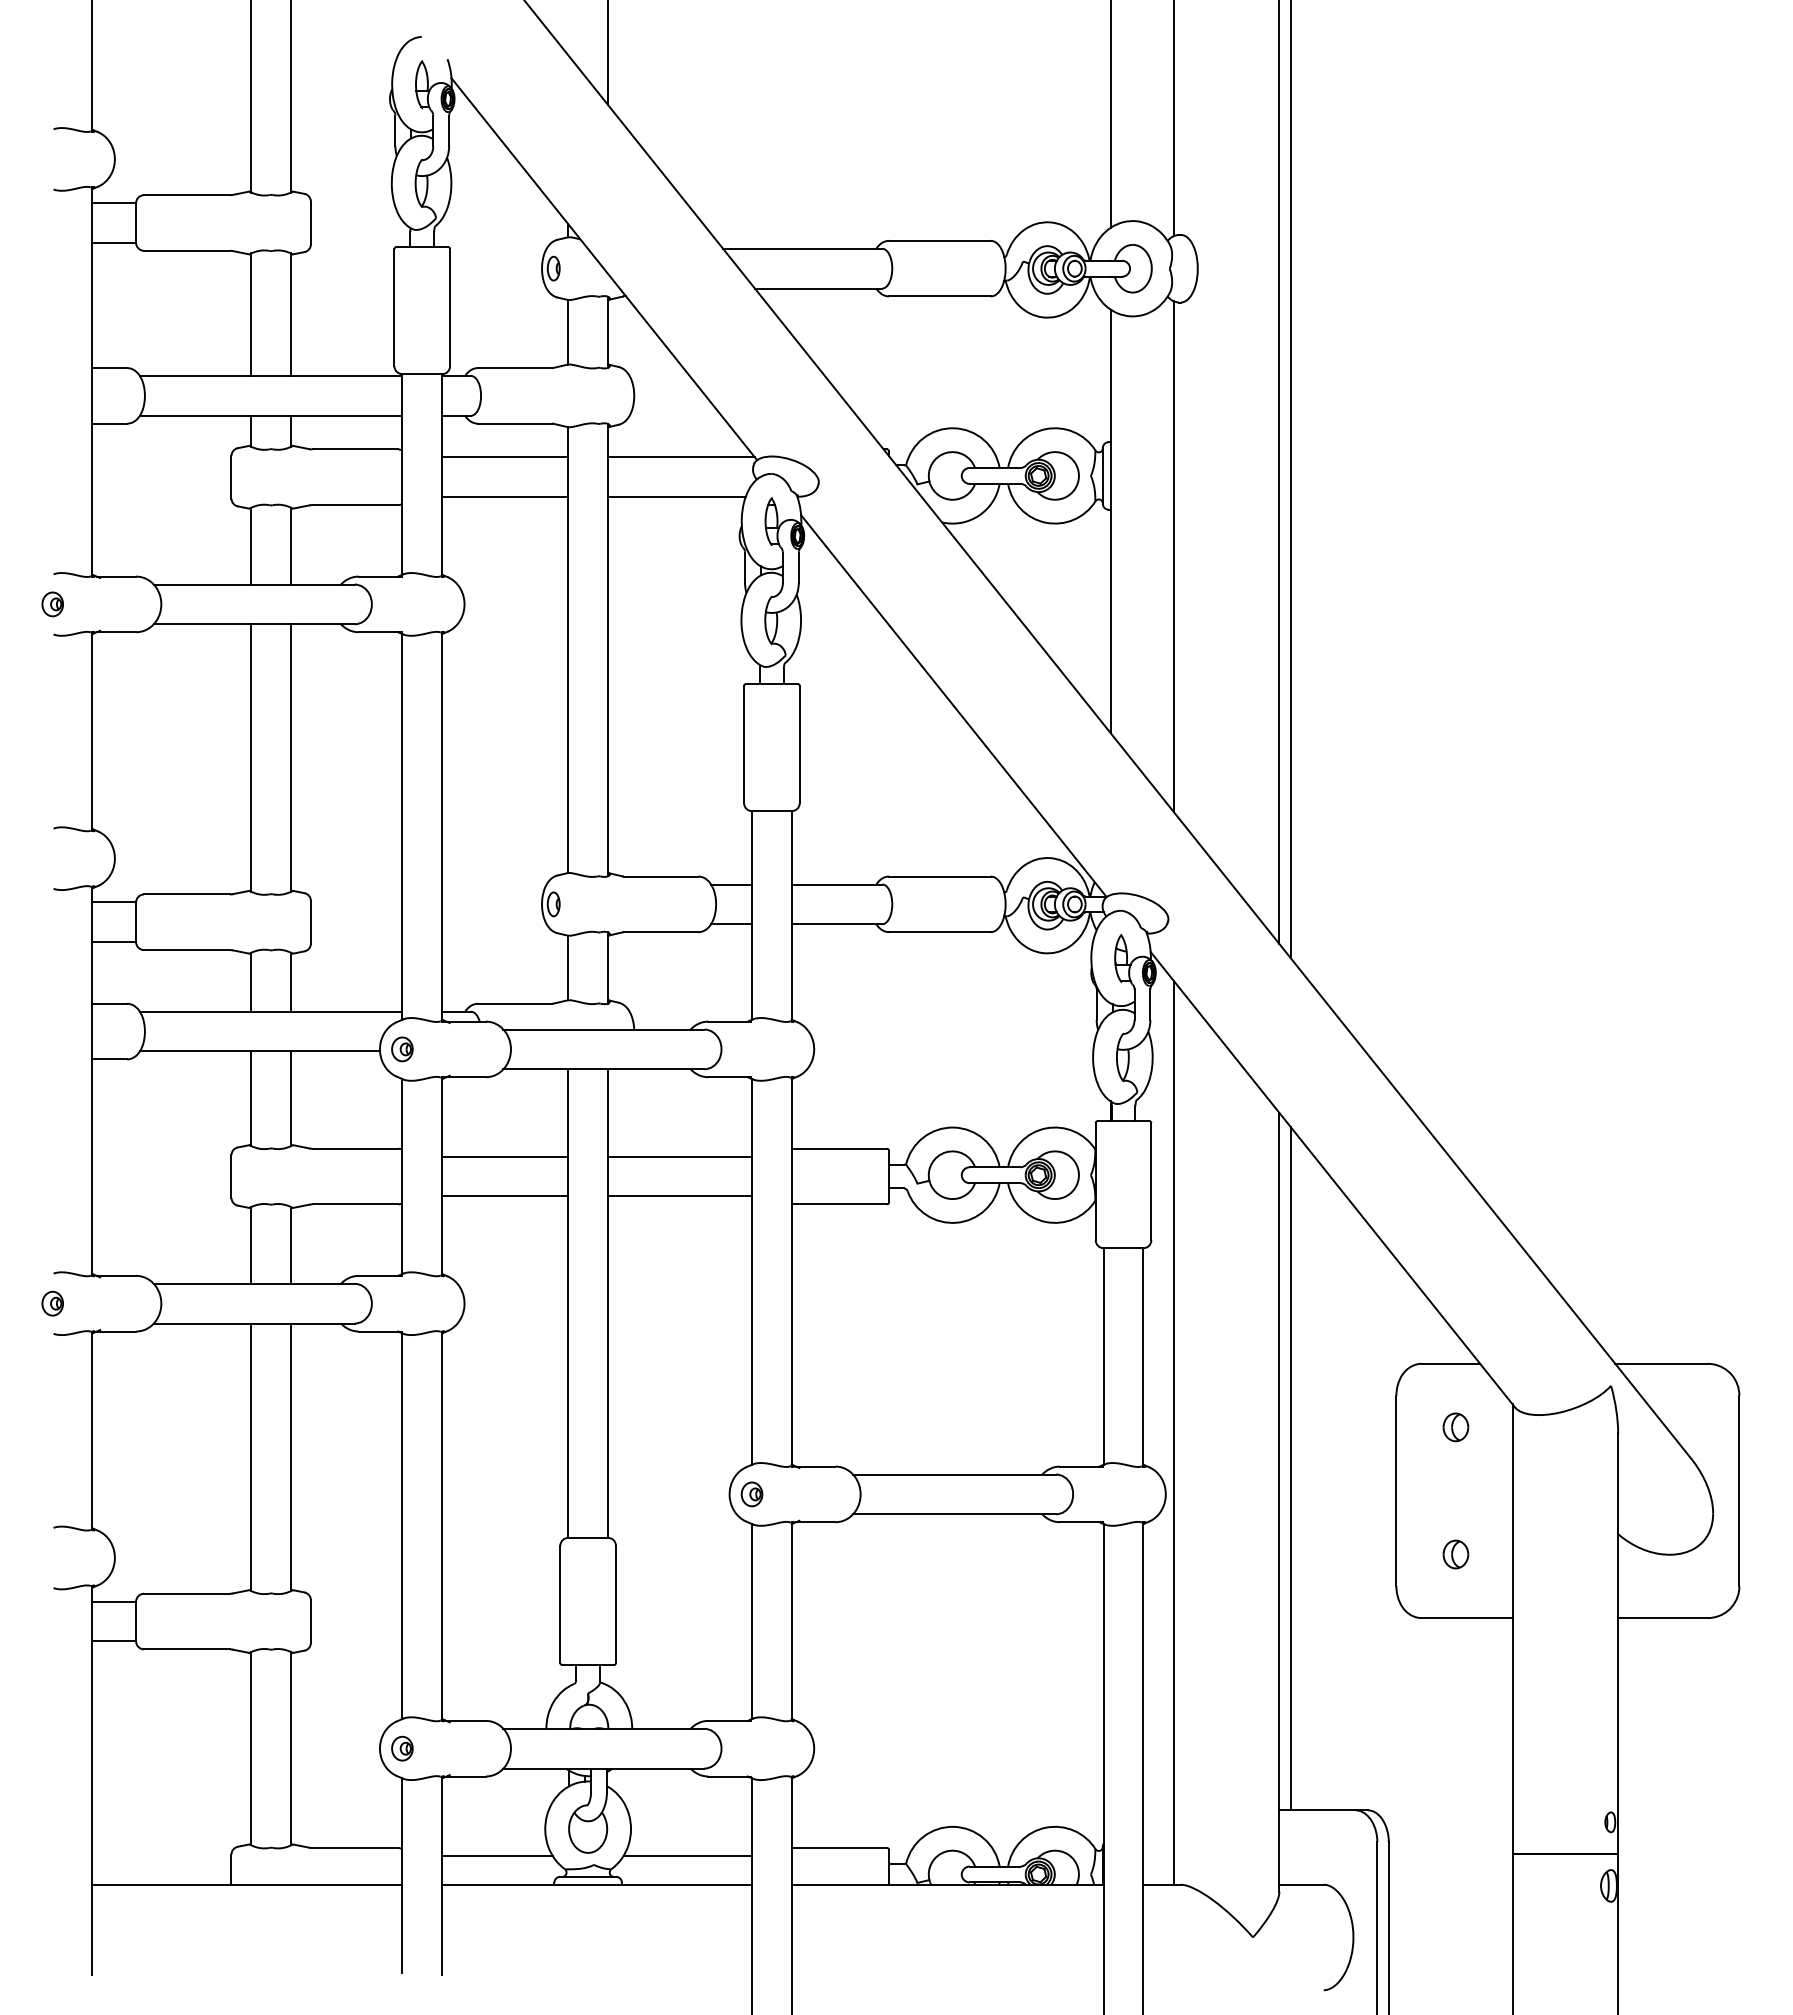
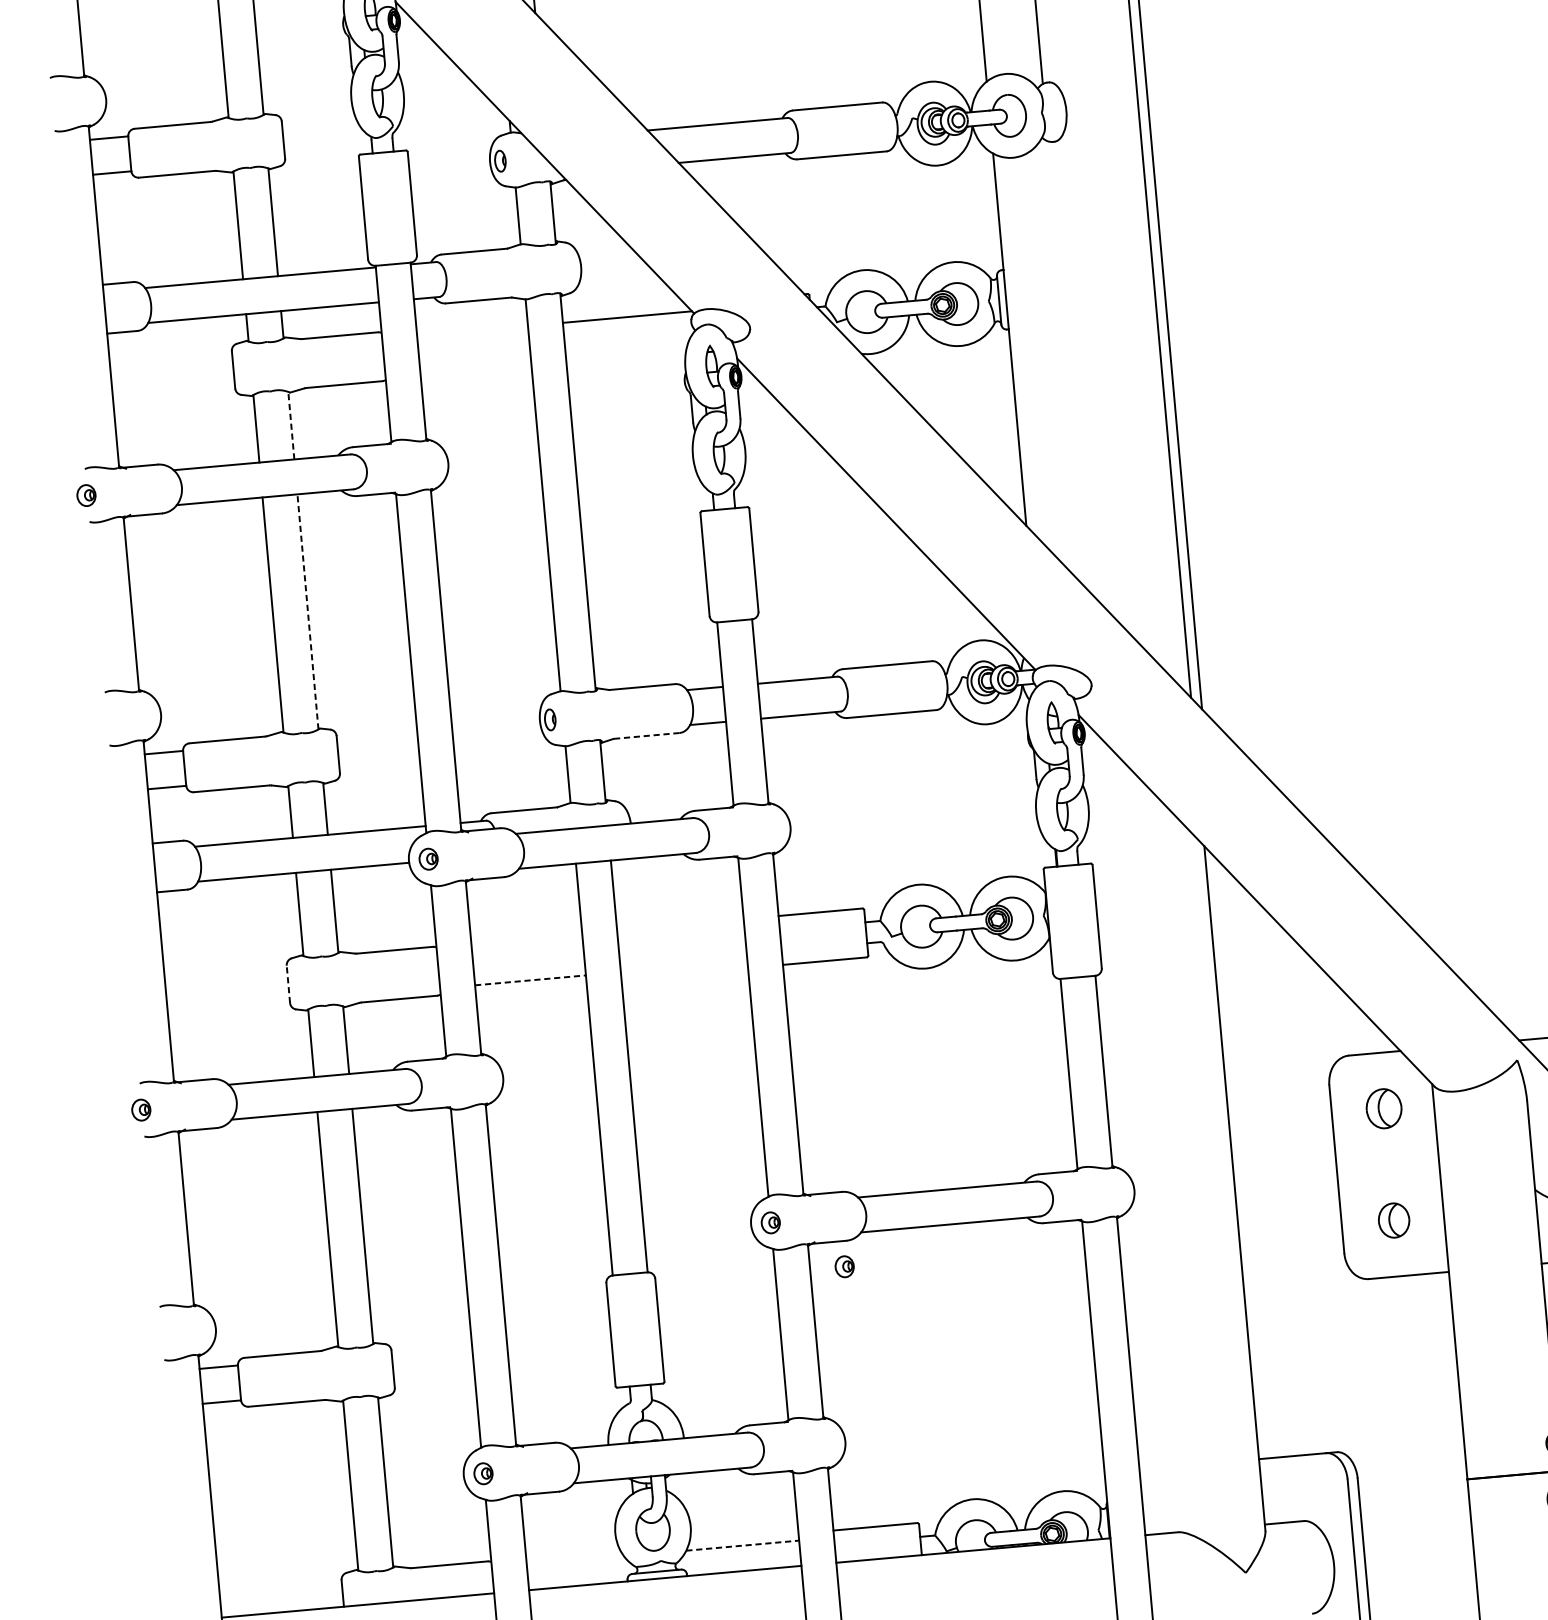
line: (505, 457) -> (472, 330), removed
line: (505, 497) -> (475, 366), removed
line: (676, 497) -> (626, 352), removed
line: (291, 545) -> (291, 425), solid -> dashed
line: (1173, 556) -> (1067, 365), removed
line: (291, 758) -> (308, 612), solid -> dashed
line: (660, 932) -> (646, 736), solid -> dashed
line: (505, 1156) -> (527, 945), removed
line: (680, 1156) -> (681, 931), removed
line: (231, 1176) -> (288, 984), solid -> dashed
line: (505, 1196) -> (530, 980), solid -> dashed
line: (680, 1196) -> (684, 966), removed
part: (1455, 1427) -> (1383, 1108), size x1.6
line: (1173, 1432) -> (1136, 1135), removed
line: (1290, 1468) -> (1241, 1157), removed
part: (830, 1551) -> (844, 1266), added
part: (1455, 1554) -> (1393, 1220), size x1.4
line: (497, 1855) -> (575, 1560), removed
line: (688, 1855) -> (743, 1545), solid -> dashed

